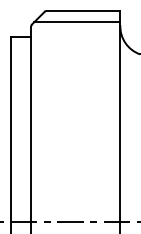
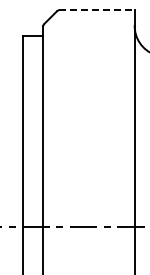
line: (84, 11) -> (97, 10), solid -> dashed
line: (77, 21) -> (90, 21), removed

